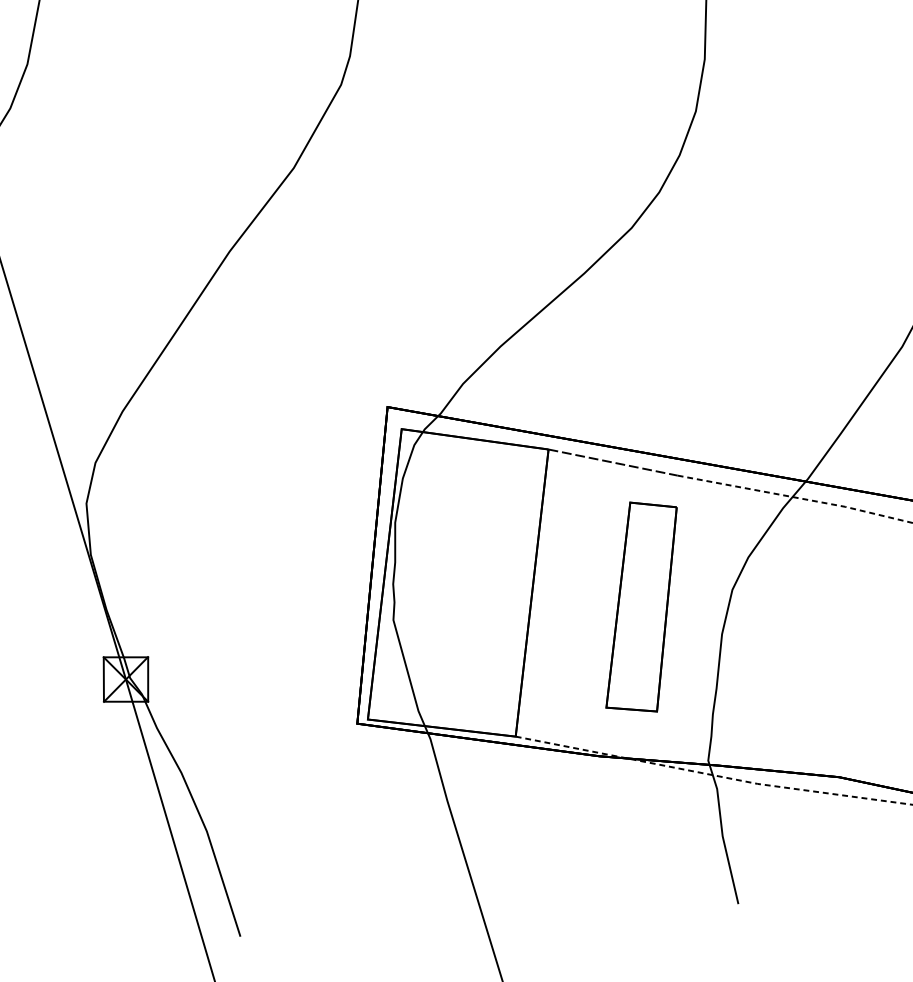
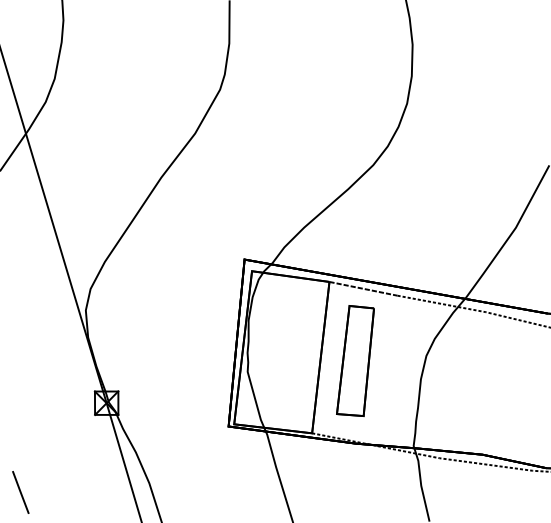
part: (641, 606) -> (355, 360), moved

